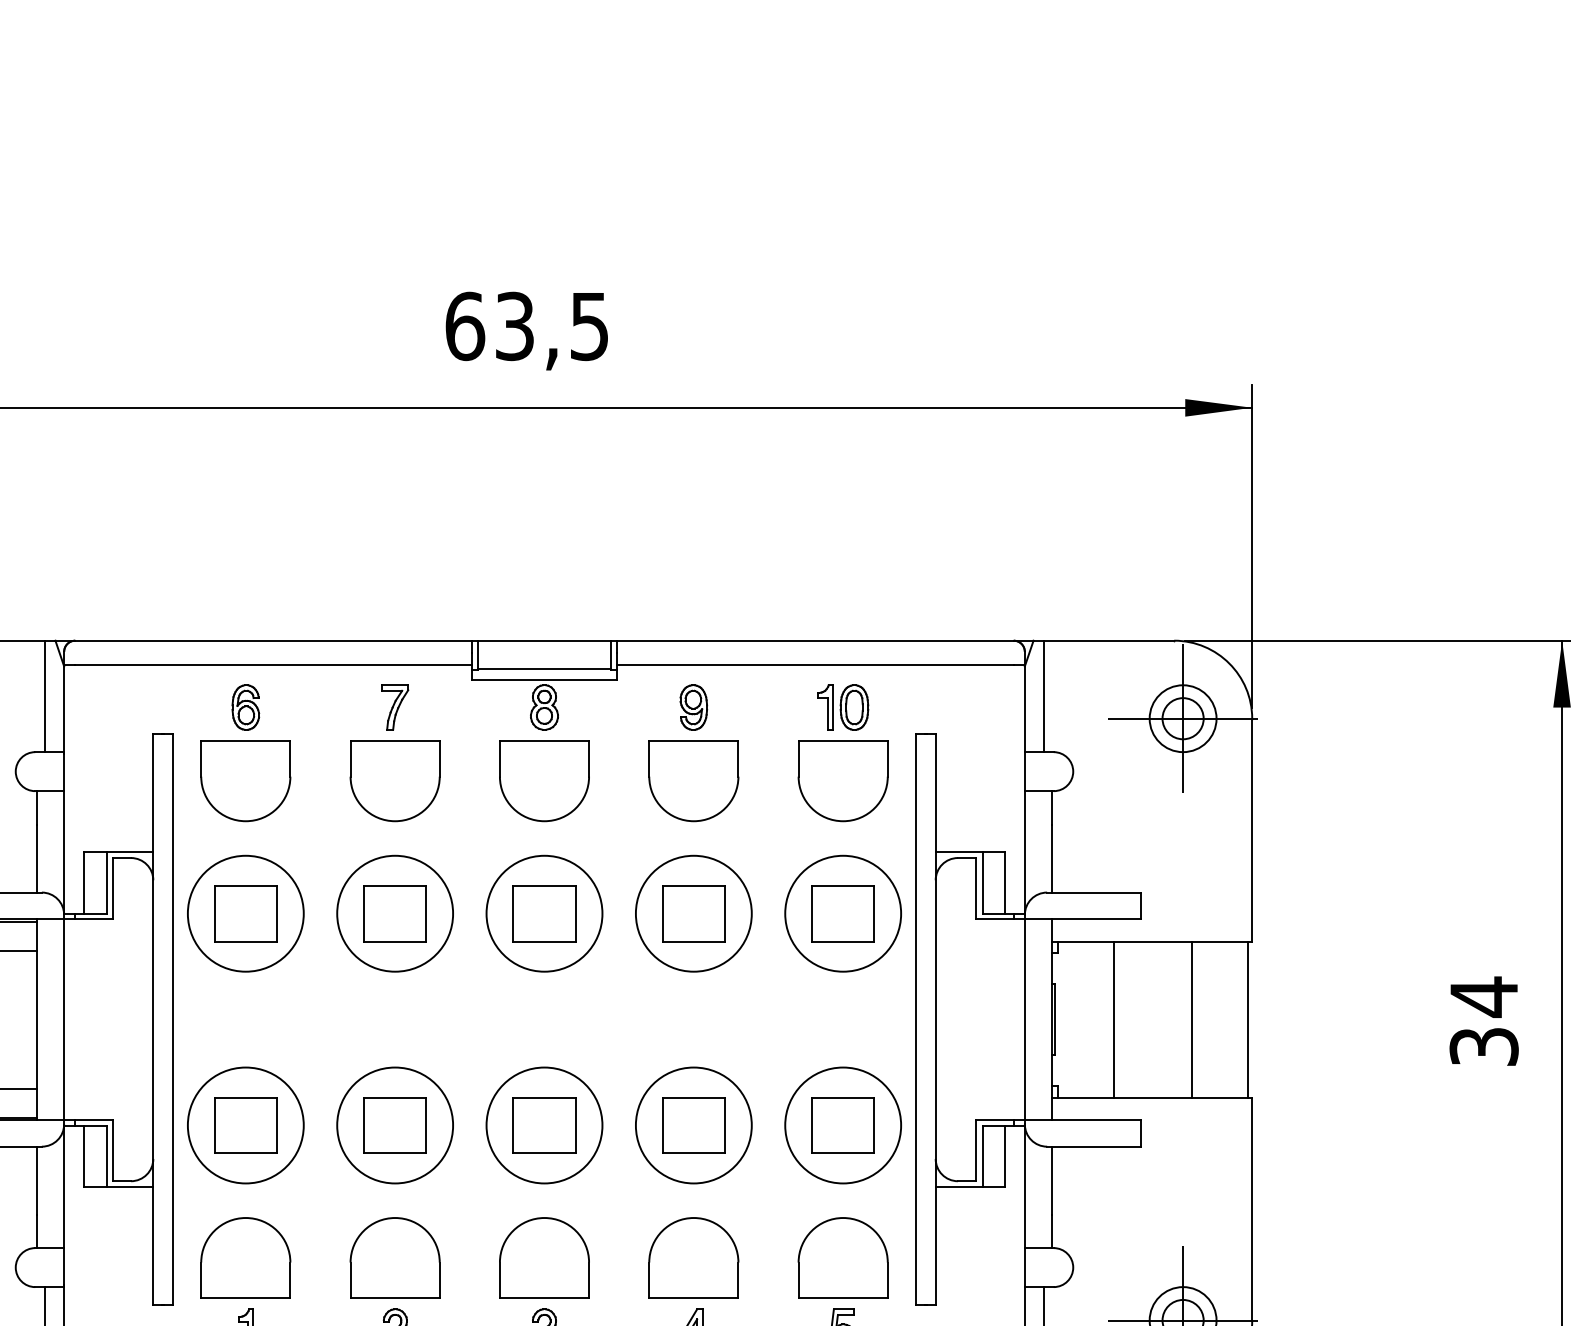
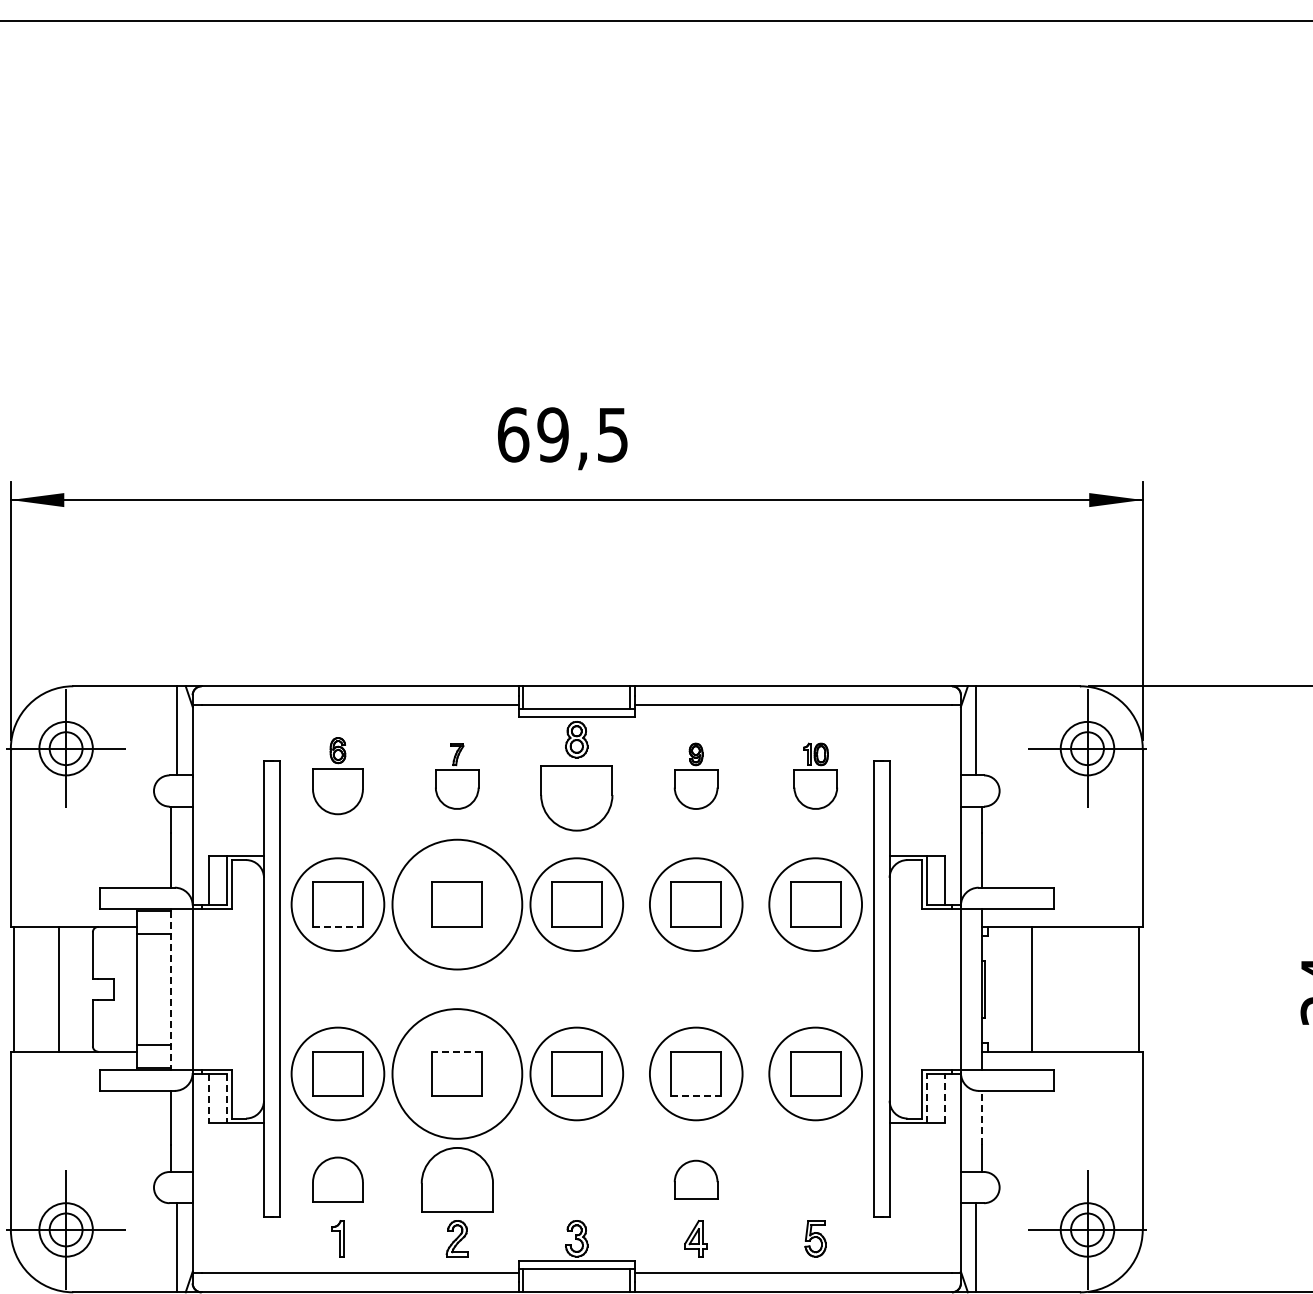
text: (514, 325) -> (552, 434), 63,5 -> 69,5
part: (245, 752) -> (337, 775), size x0.7
part: (394, 753) -> (456, 776), size x0.6
part: (692, 753) -> (695, 776), size x0.6
part: (842, 753) -> (815, 776), size x0.6
circle: (395, 913) -> (457, 904), size x1.4
line: (245, 941) -> (337, 926), solid -> dashed
line: (1191, 1018) -> (1094, 988), removed
line: (37, 1019) -> (171, 989), solid -> dashed
line: (395, 1097) -> (457, 1051), solid -> dashed
circle: (395, 1124) -> (457, 1073), size x1.4
line: (694, 1153) -> (696, 1096), solid -> dashed
line: (83, 1156) -> (208, 1098), solid -> dashed
line: (106, 1156) -> (226, 1098), solid -> dashed
line: (983, 1156) -> (927, 1098), solid -> dashed
line: (1004, 1156) -> (944, 1098), solid -> dashed
line: (1051, 1179) -> (982, 1117), solid -> dashed
part: (245, 1257) -> (337, 1179), size x0.7
part: (544, 1257) -> (576, 1179), removed
part: (692, 1257) -> (695, 1179), size x0.6
part: (842, 1257) -> (815, 1179), removed

